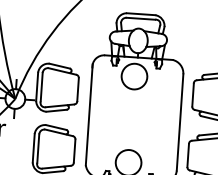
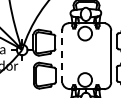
line: (89, 114) -> (62, 55), solid -> dashed

